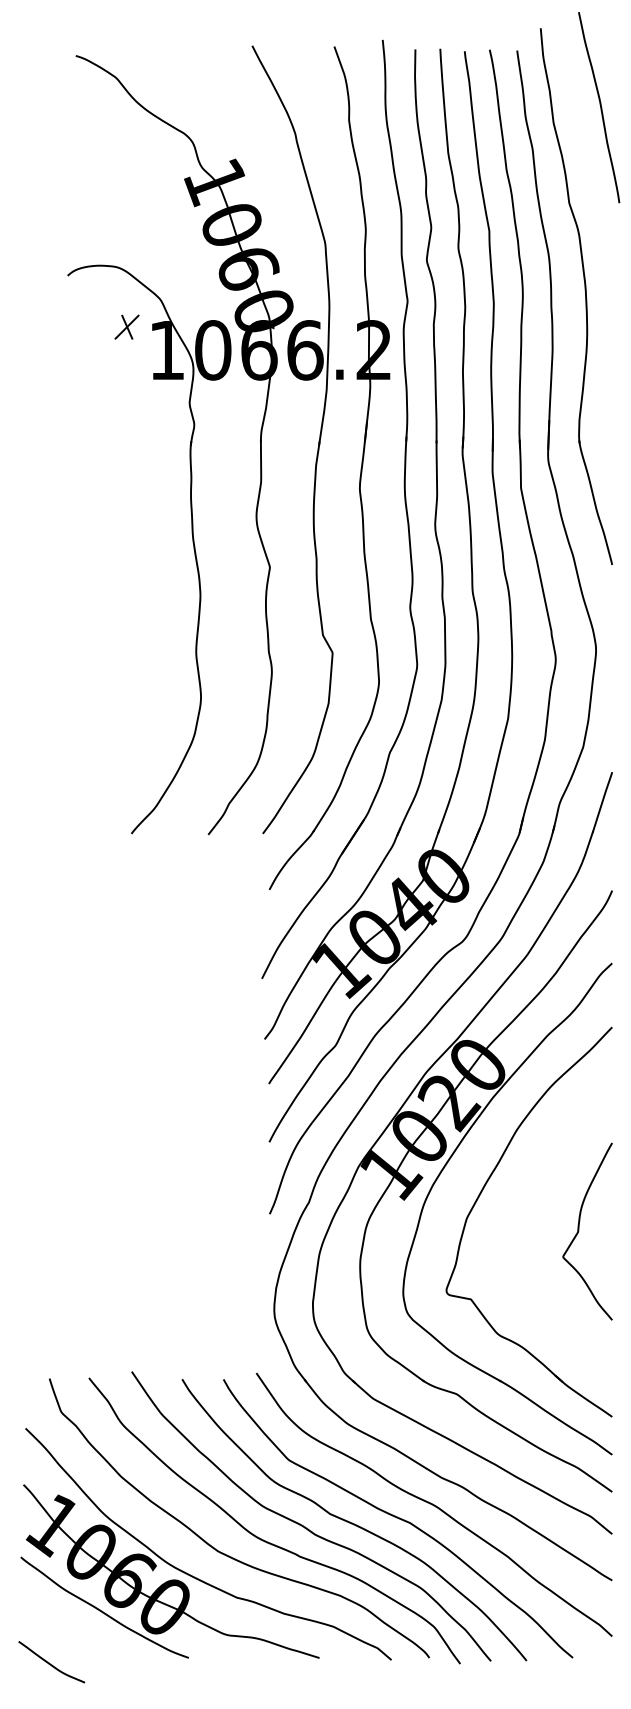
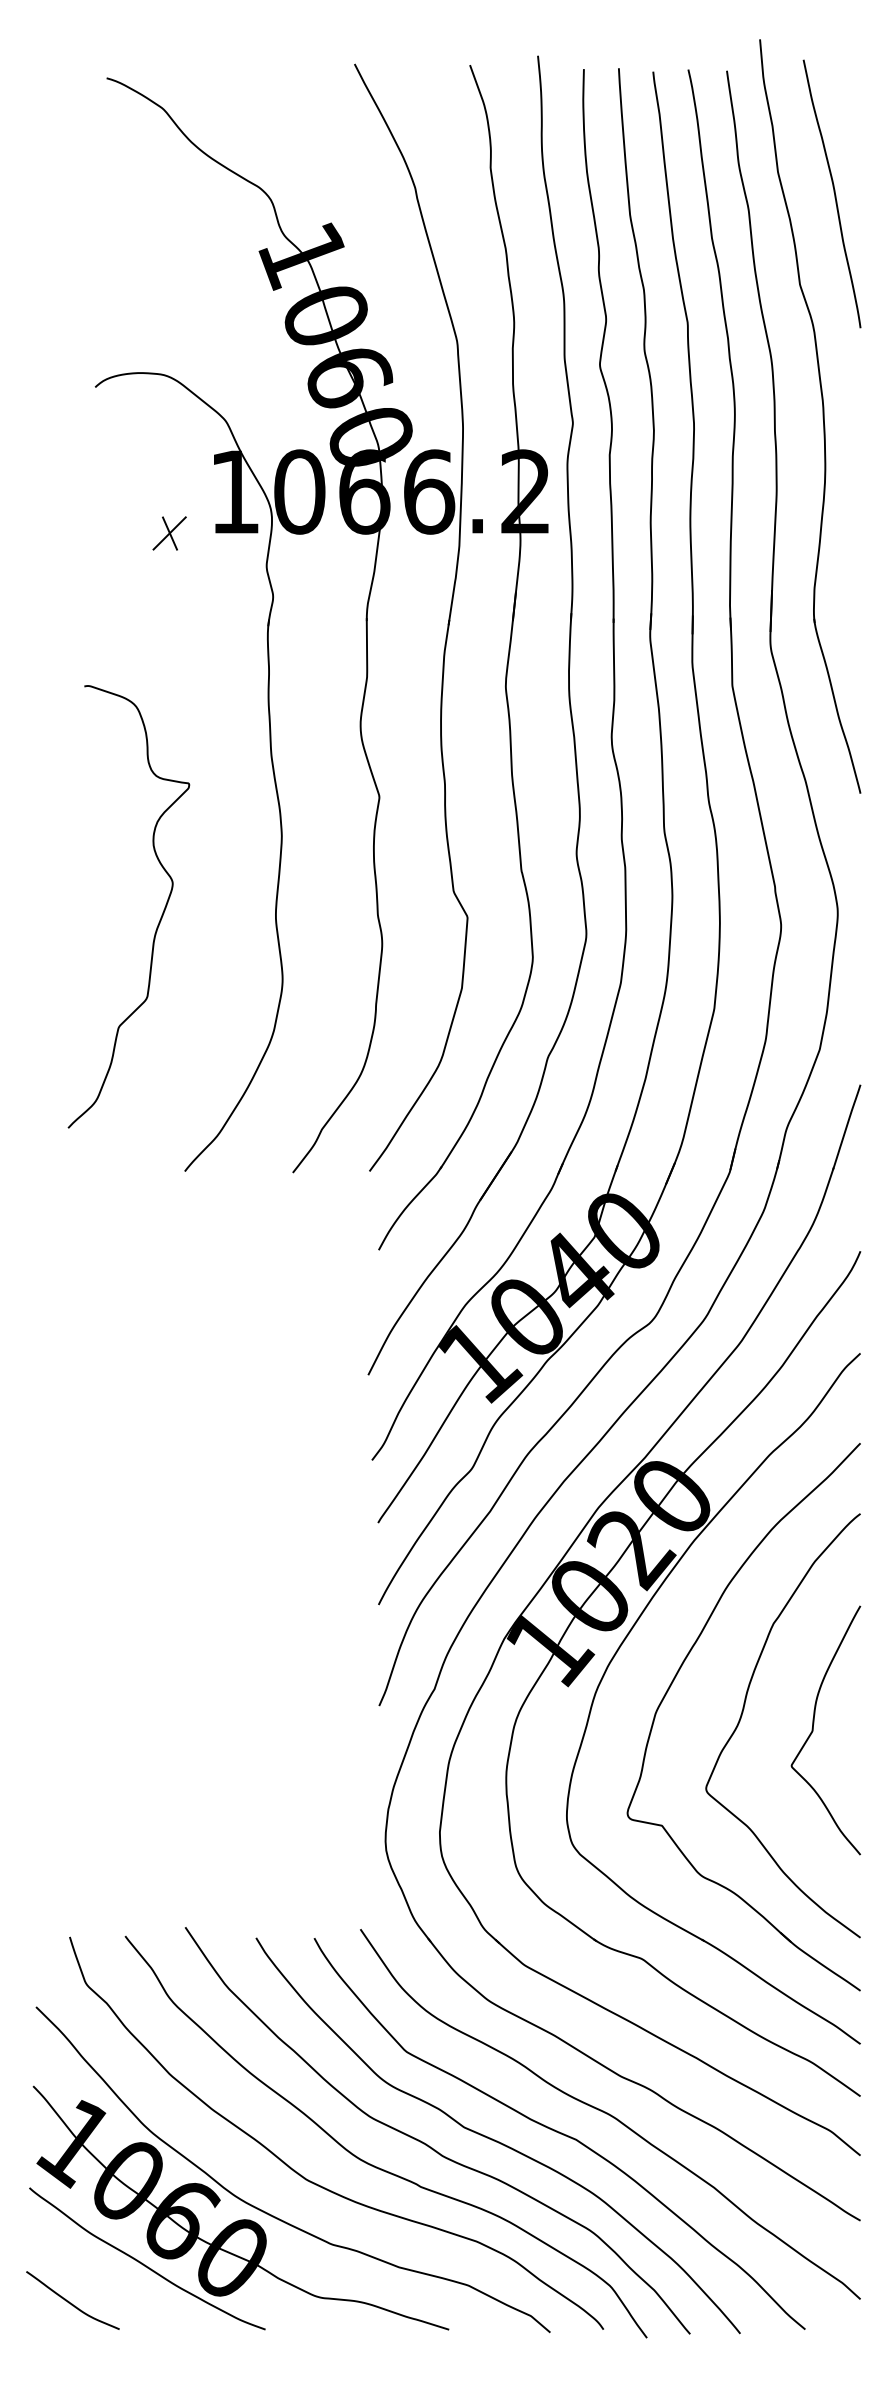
curve: (600, 106) -> (833, 192), moved
part: (126, 327) -> (169, 533), moved
curve: (113, 654) -> (159, 919), added
curve: (528, 1221) -> (742, 1716), added
curve: (50, 1663) -> (70, 2302), moved

